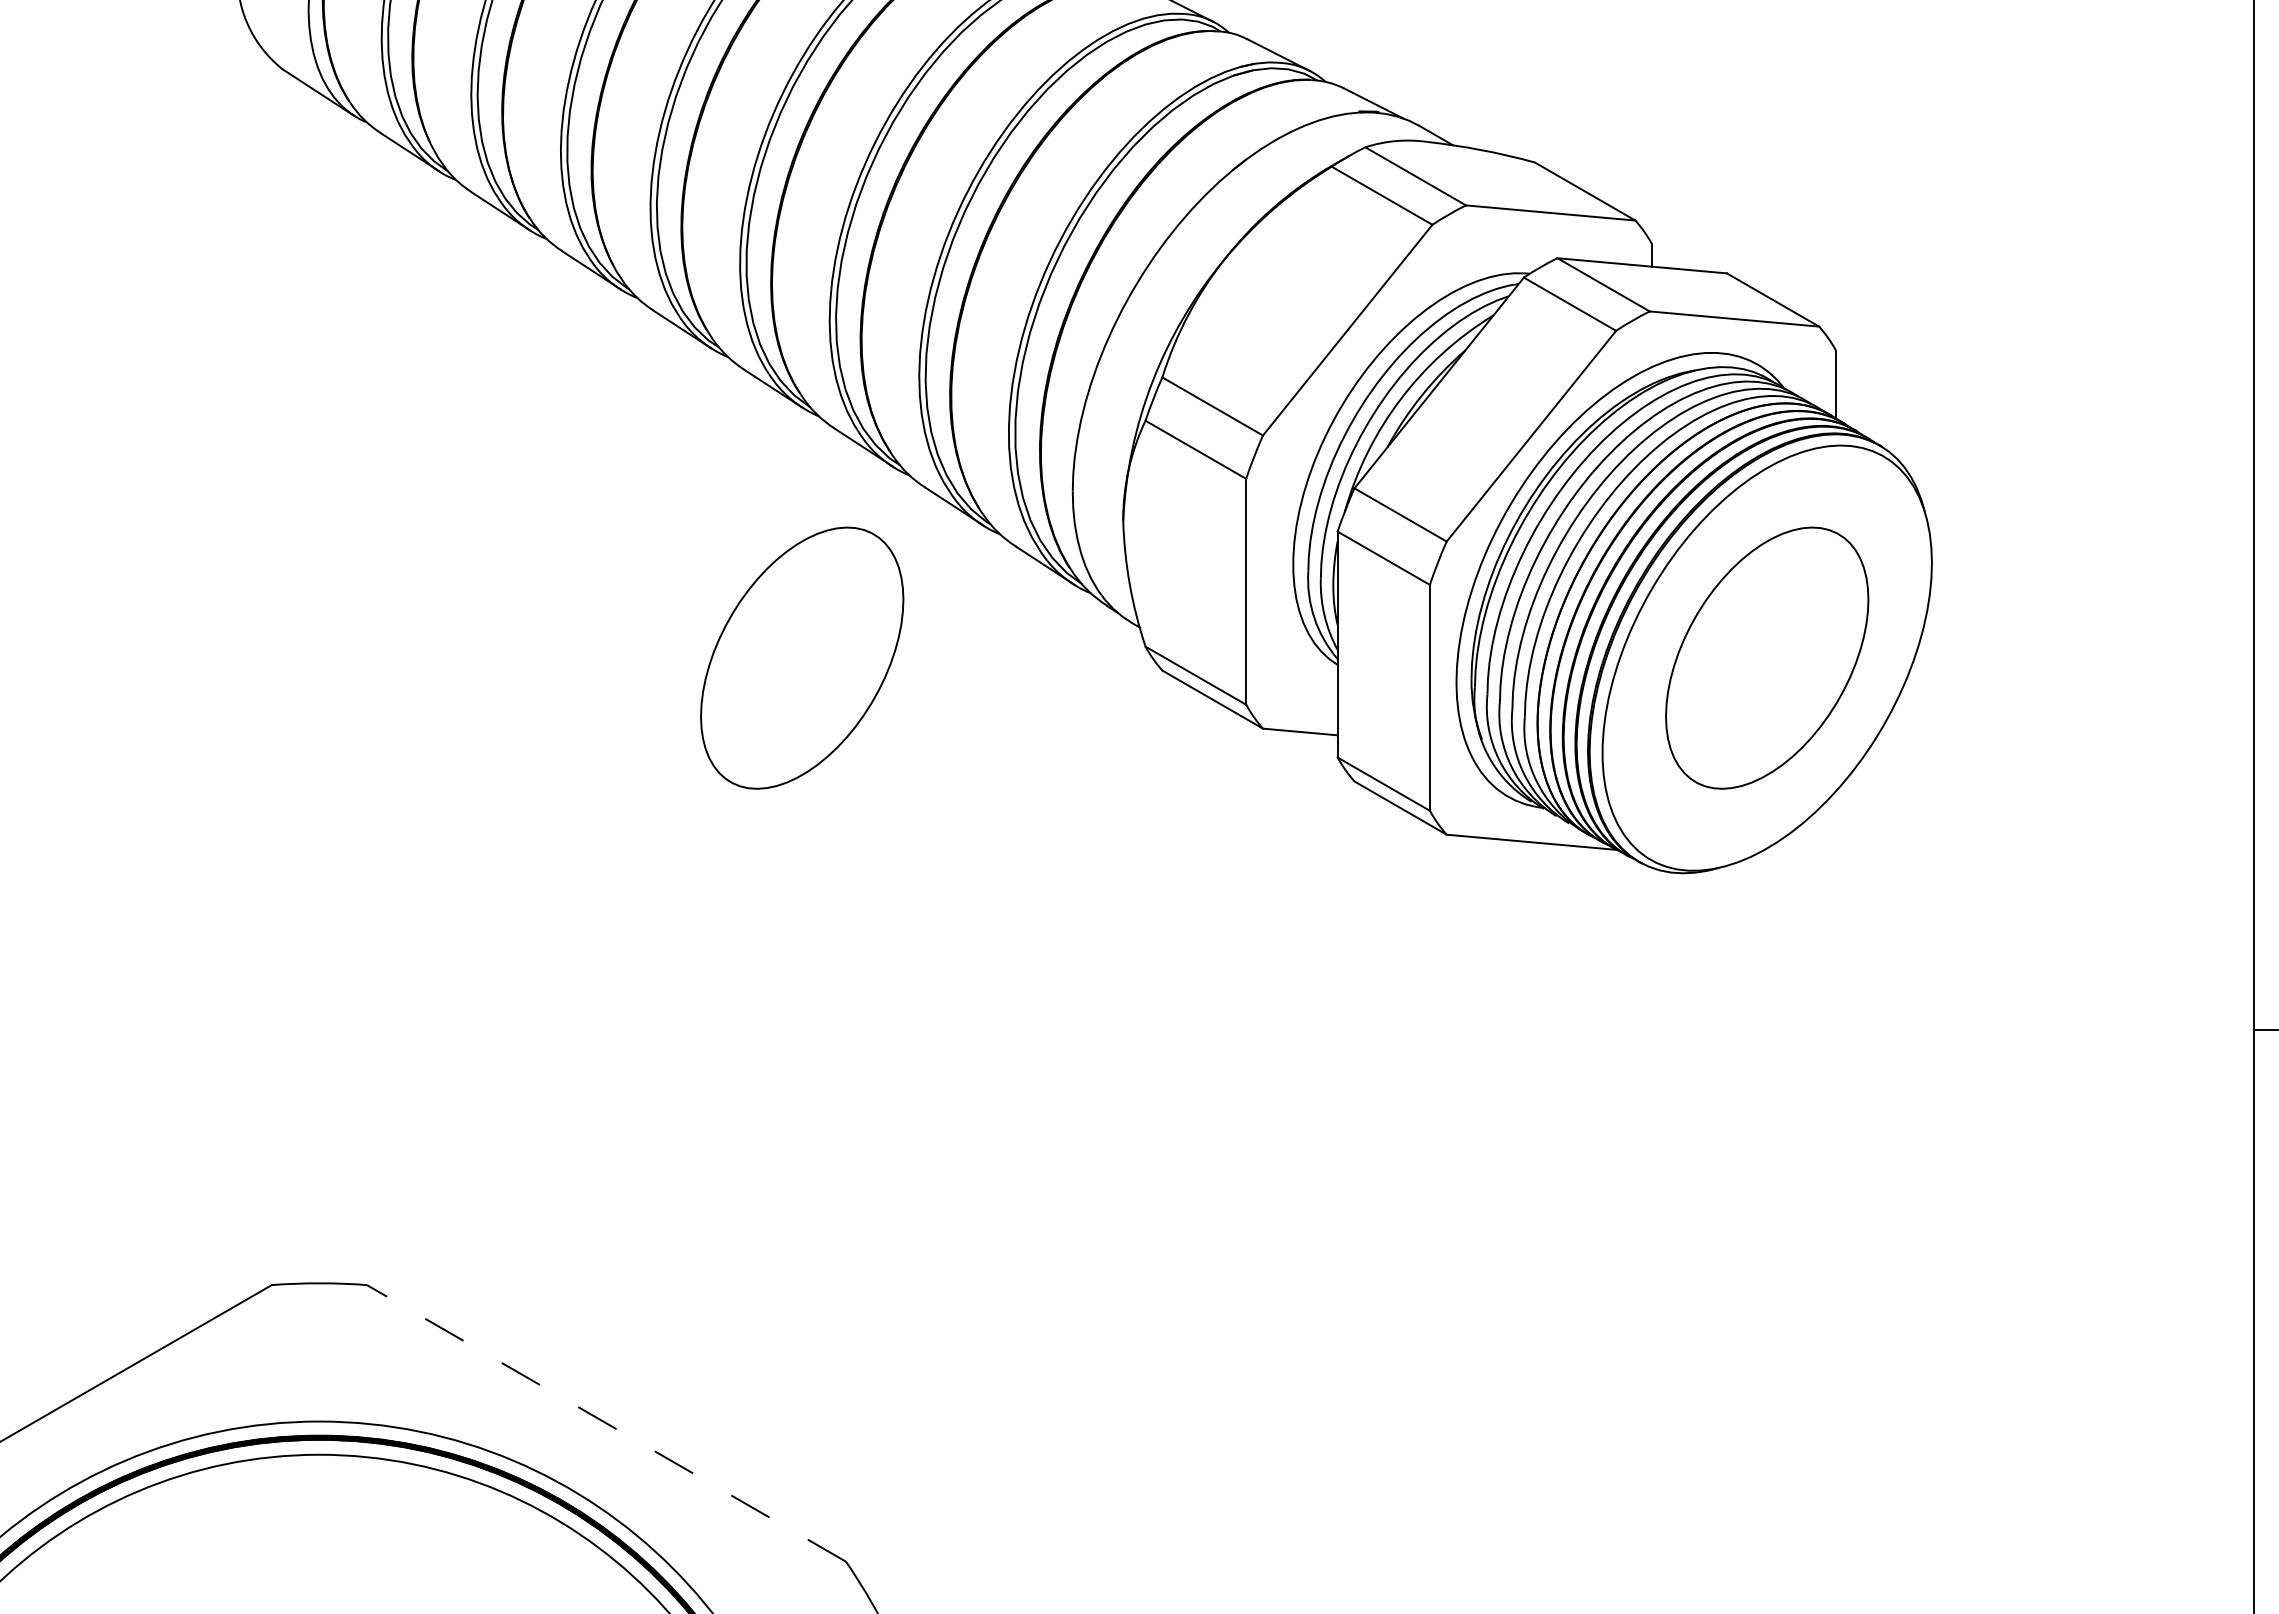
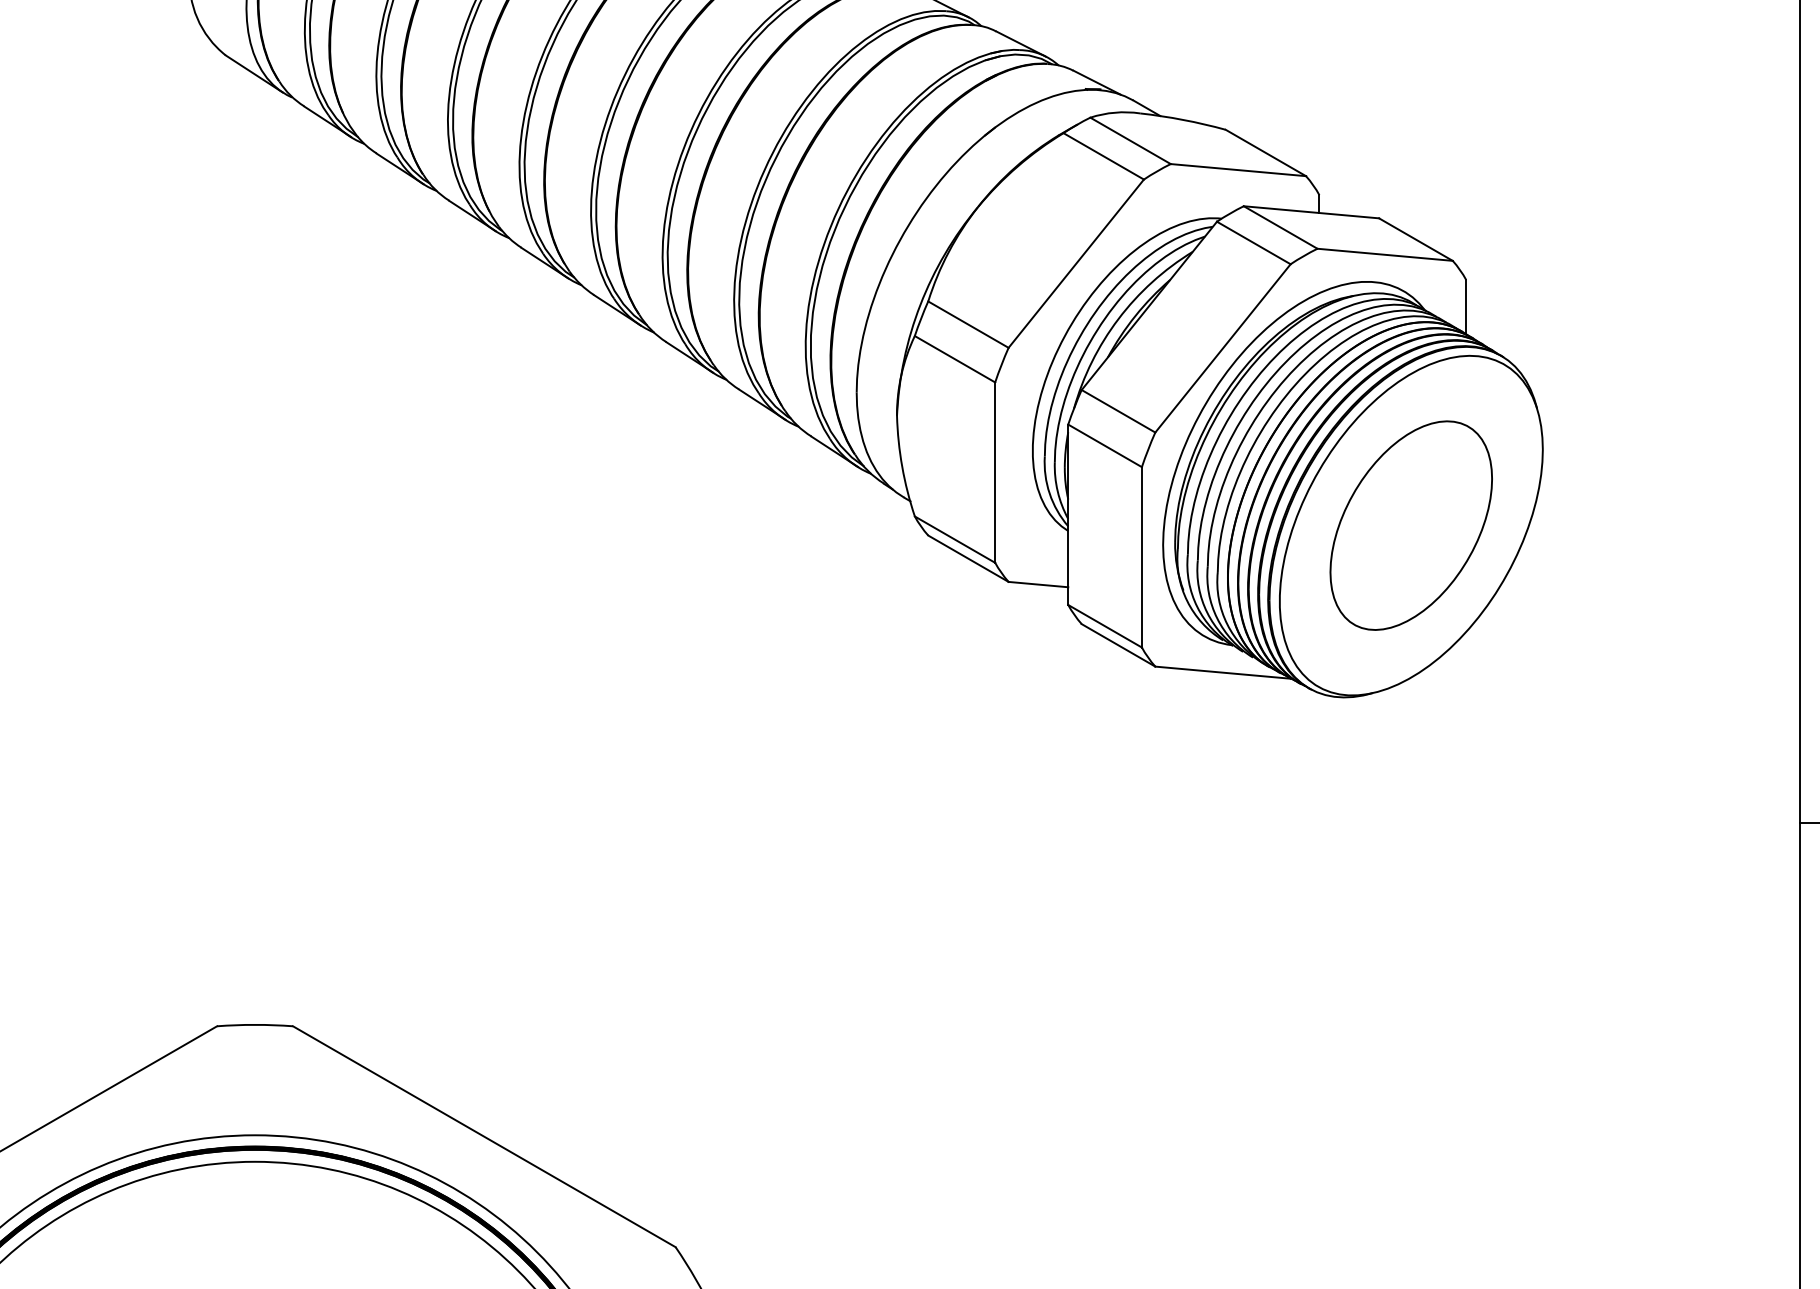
part: (802, 657) -> (640, 525), removed
line: (606, 1423) -> (484, 1136), dashed -> solid

